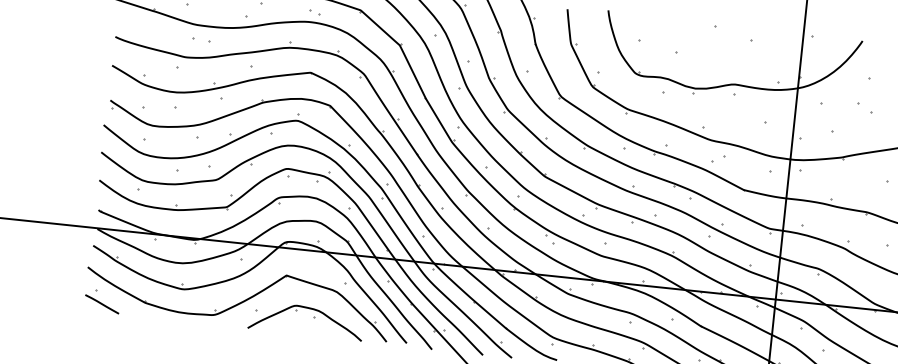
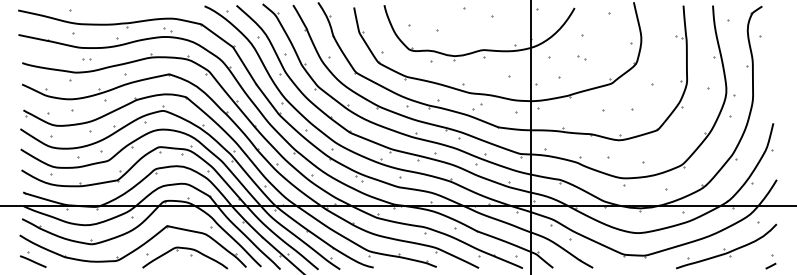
part: (201, 41) -> (86, 59), size x0.62
part: (864, 108) -> (581, 57), size x0.62

